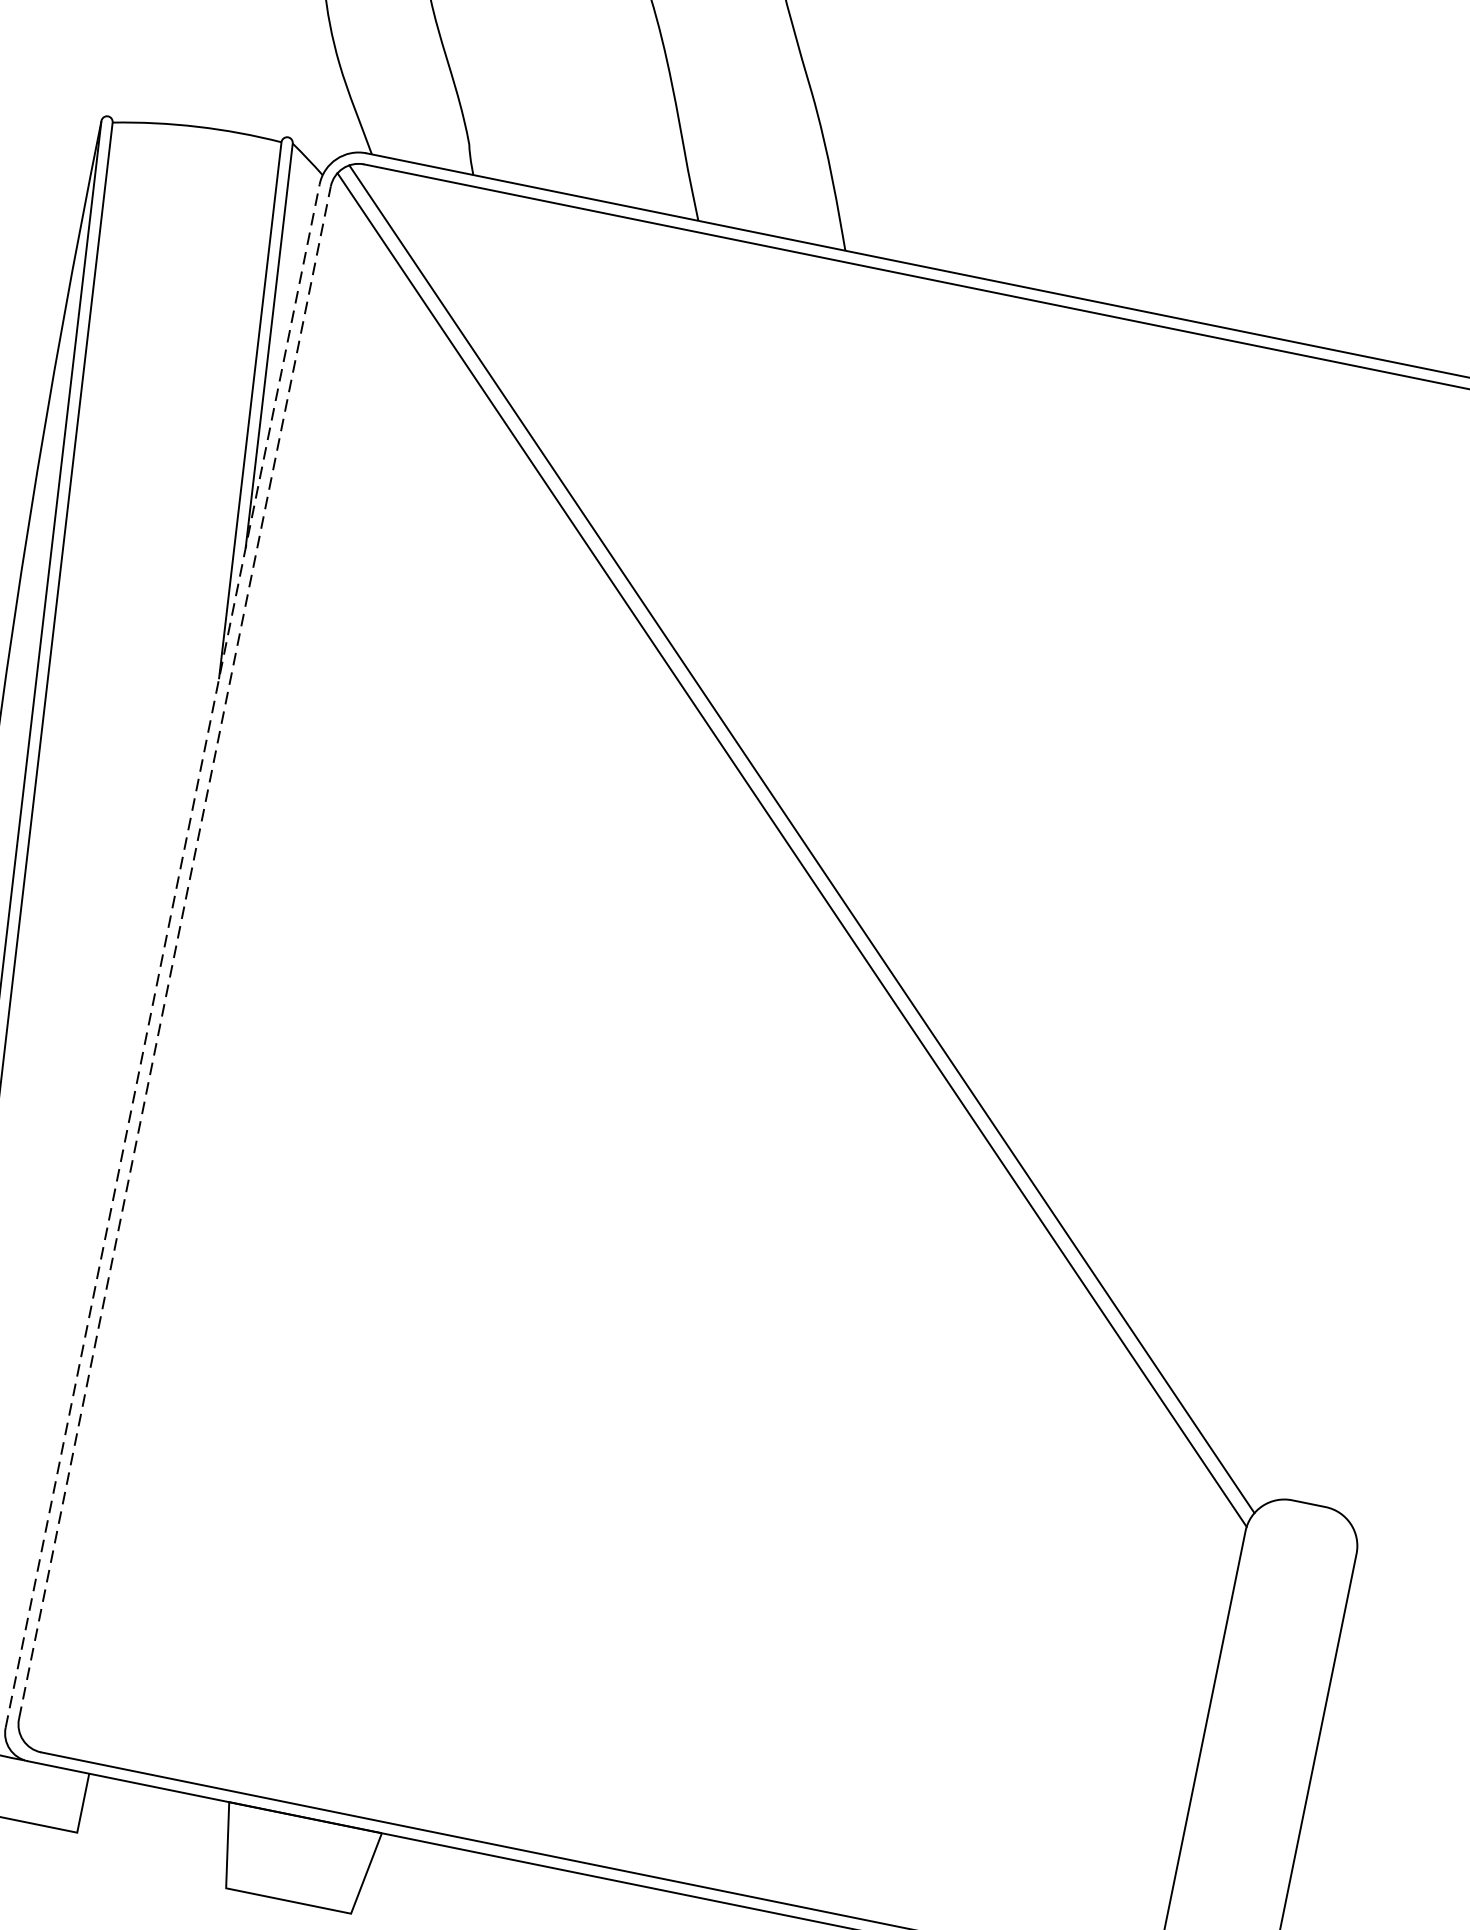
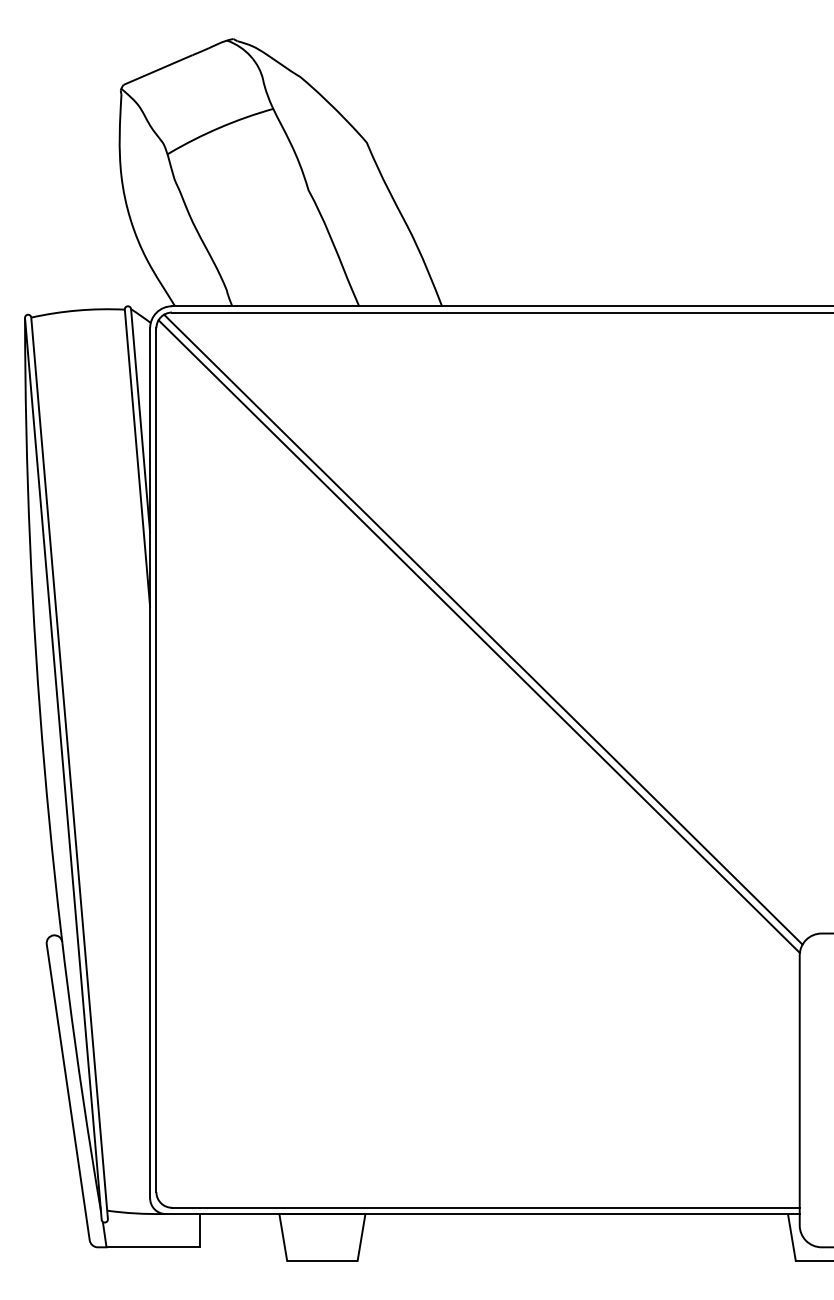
line: (174, 953) -> (156, 760), dashed -> solid
line: (163, 954) -> (150, 762), dashed -> solid

